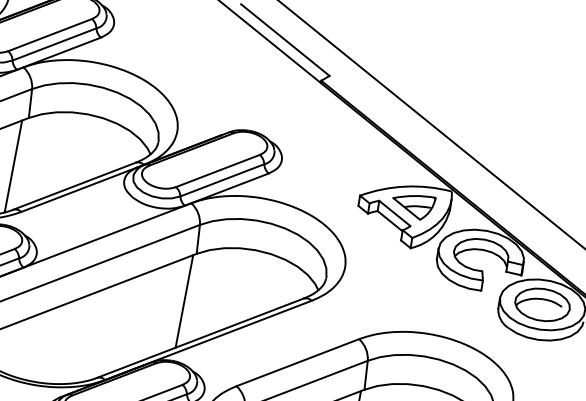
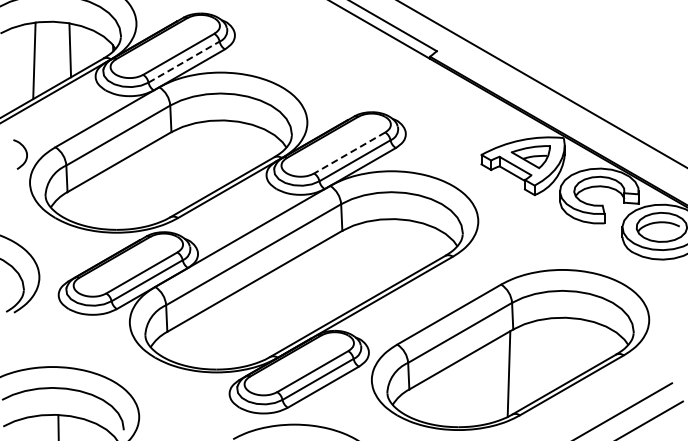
line: (55, 43) -> (184, 61), solid -> dashed
line: (13, 165) -> (164, 177), removed
line: (217, 171) -> (349, 153), solid -> dashed
line: (183, 301) -> (337, 275), removed

